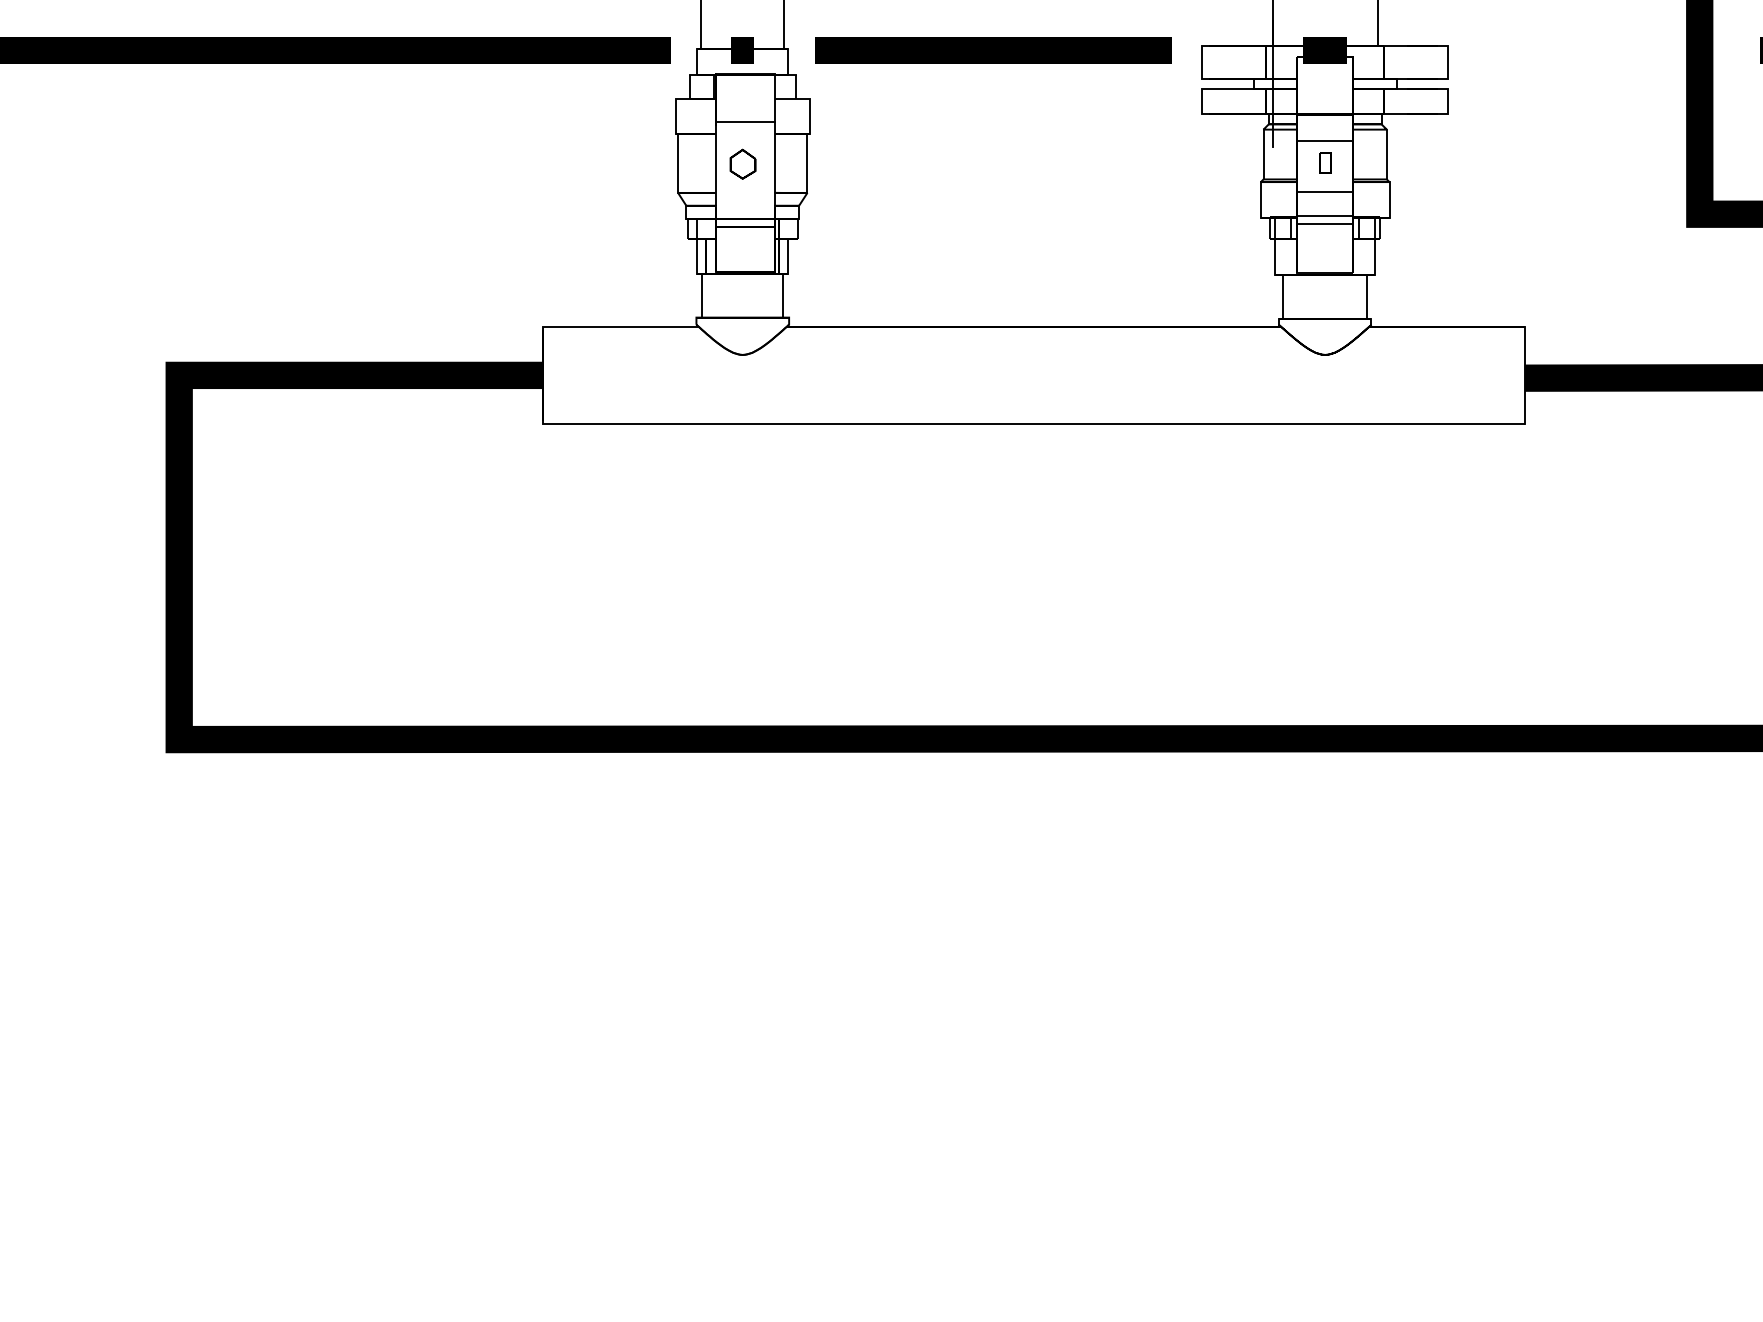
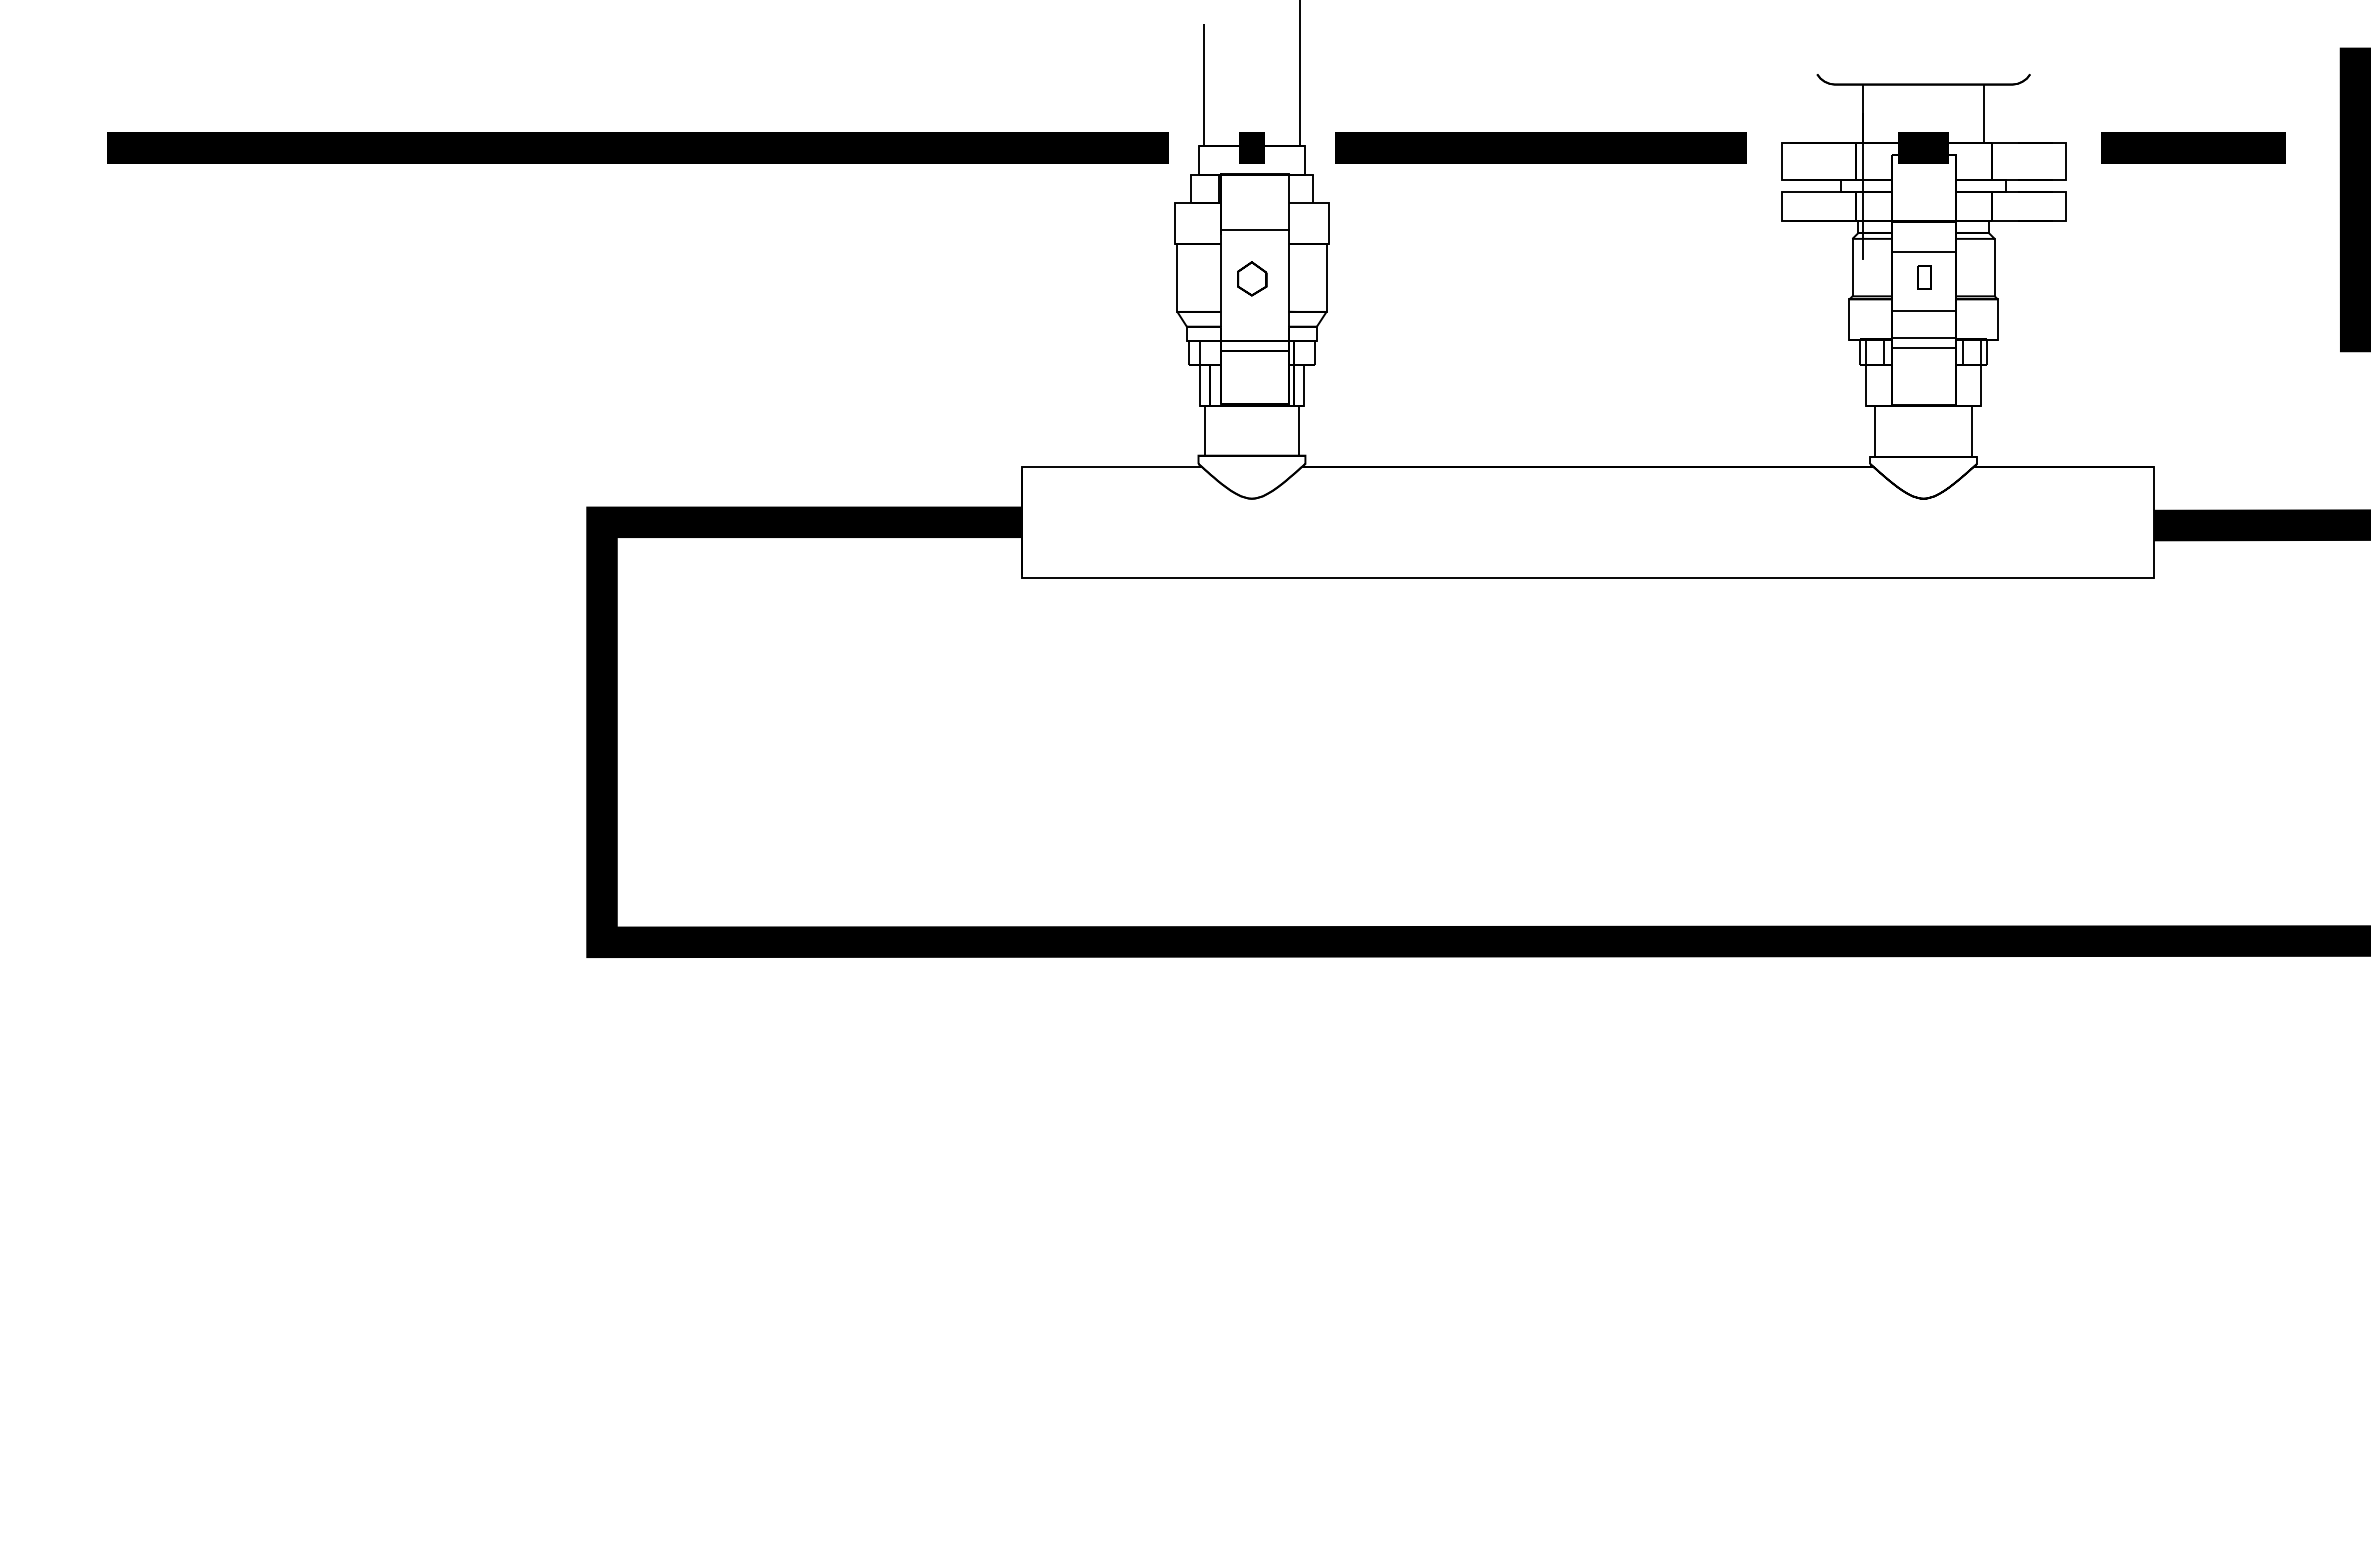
line: (1559, 50) -> (2193, 147), added

